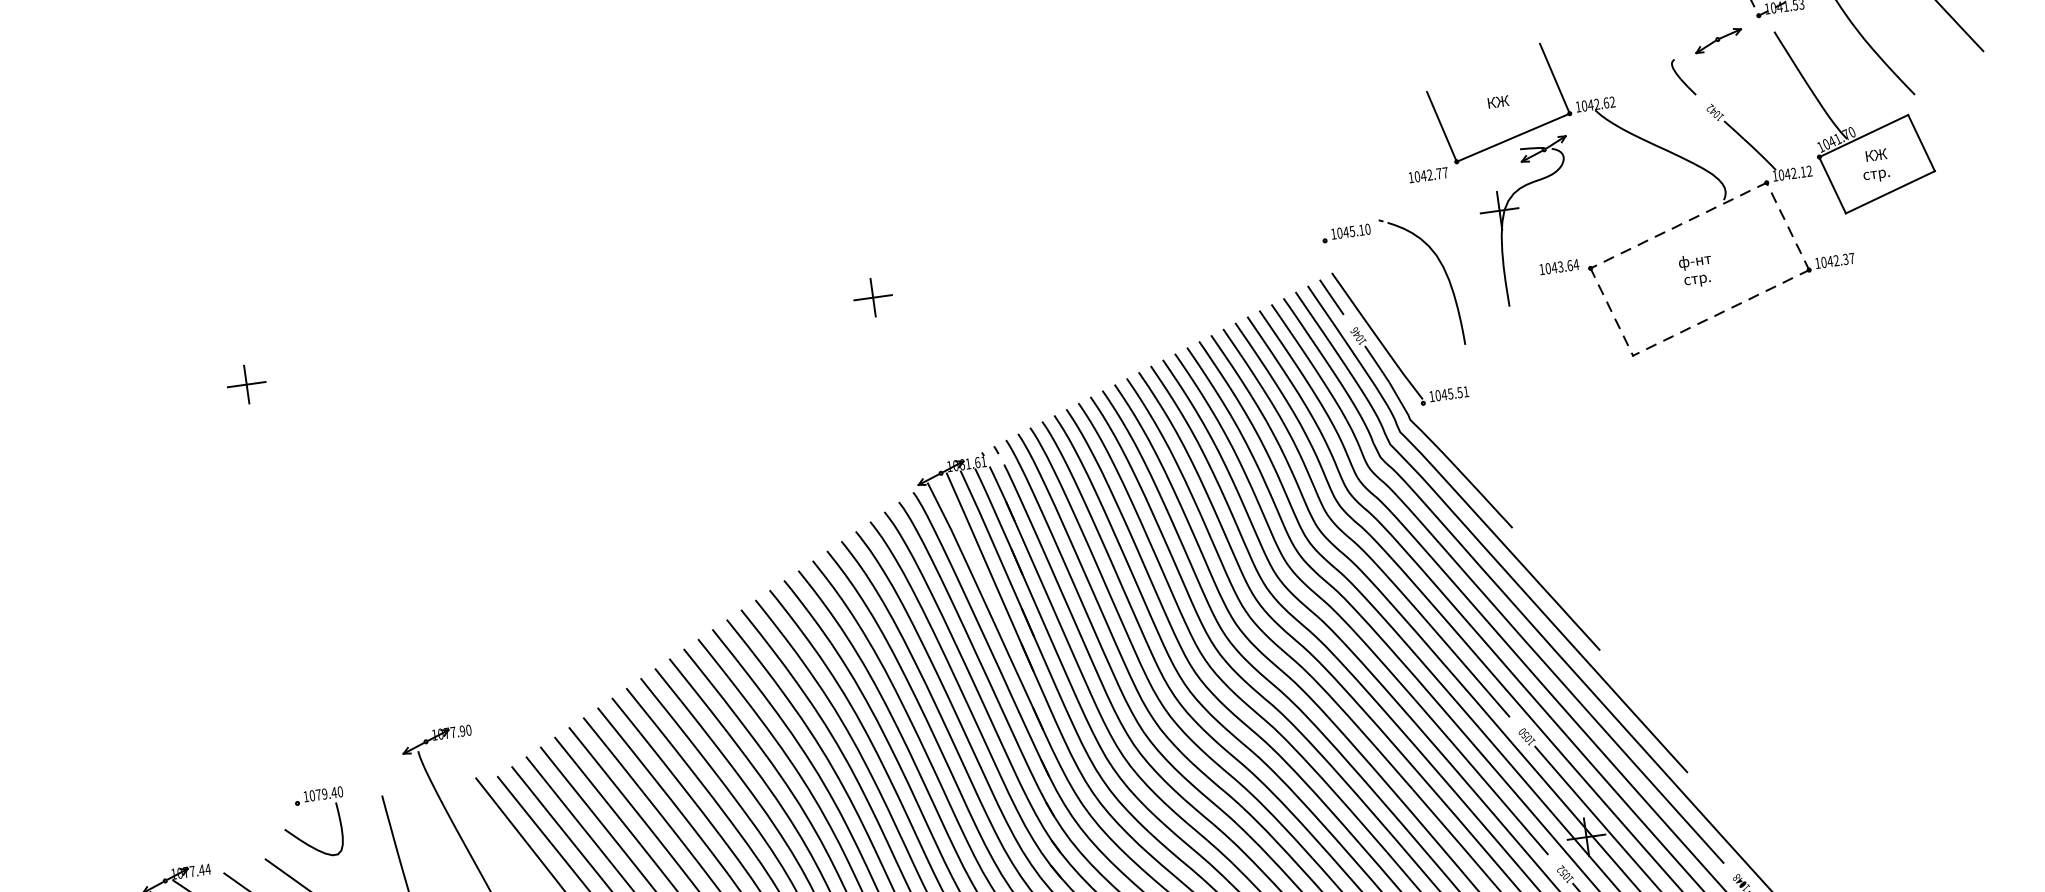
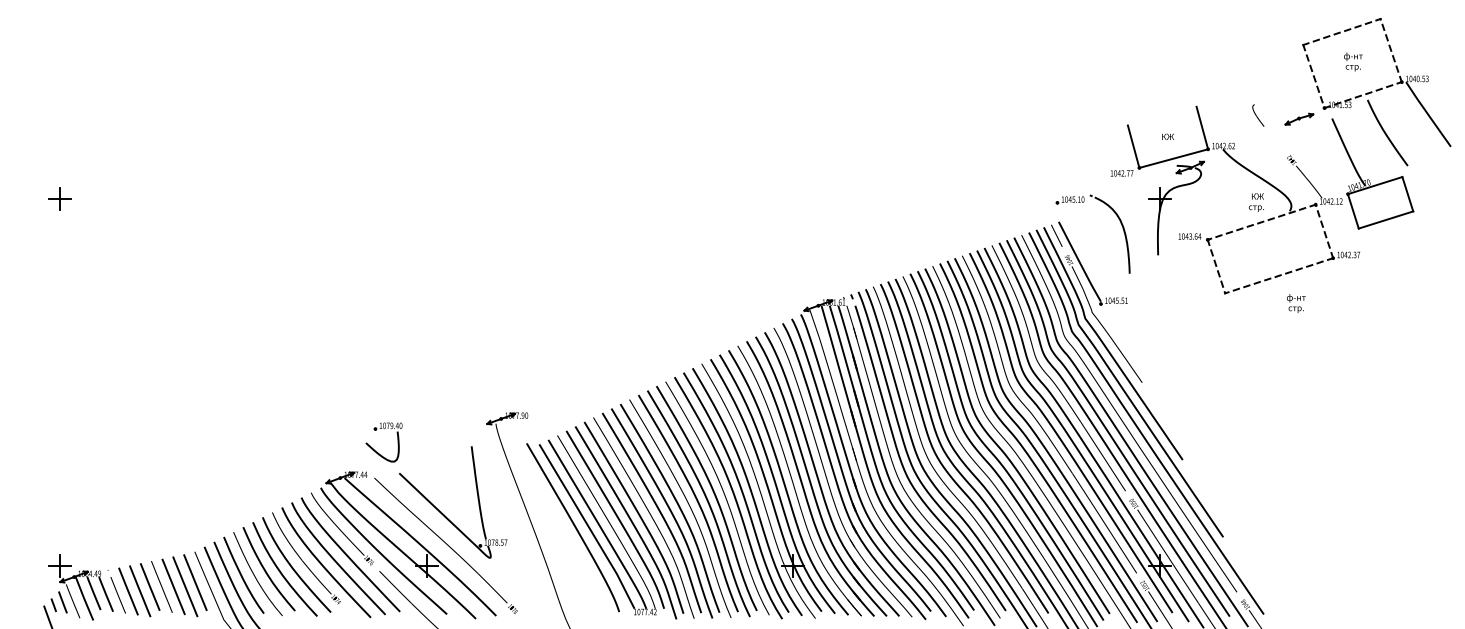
part: (1683, 77) -> (1258, 115), moved
text: (1875, 165) -> (1256, 202), moved
text: (1696, 270) -> (1296, 303), moved
part: (871, 296) -> (792, 198), removed
part: (246, 382) -> (426, 198), removed
part: (306, 841) -> (377, 451), moved

